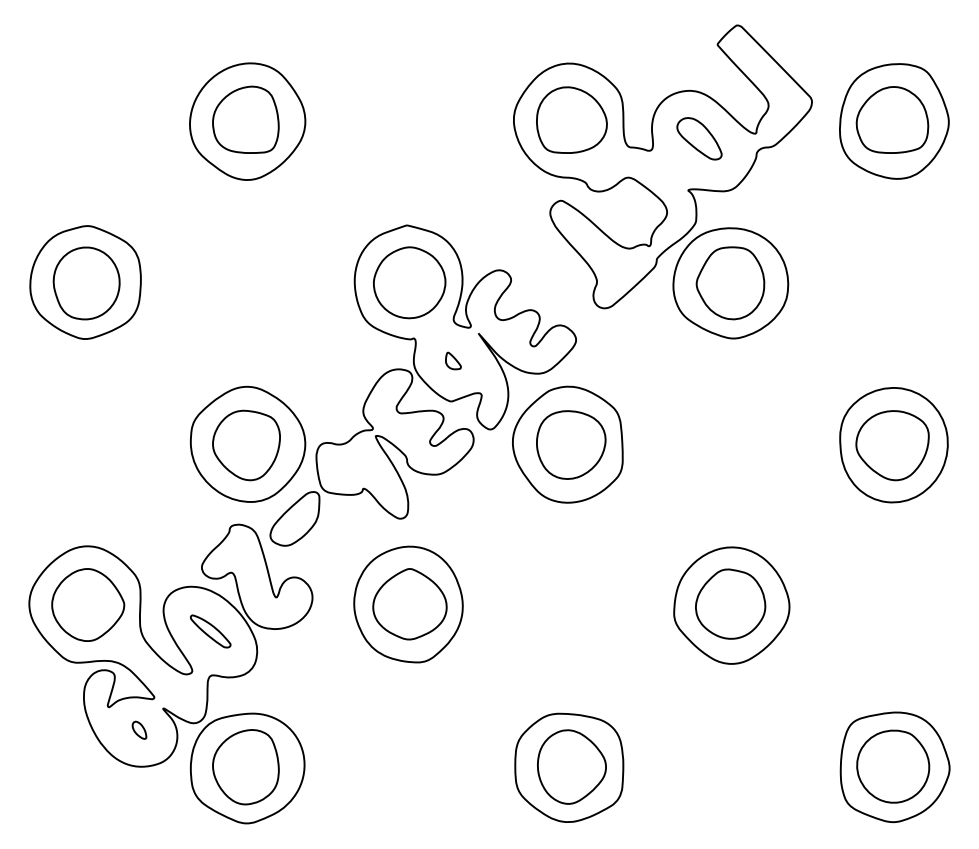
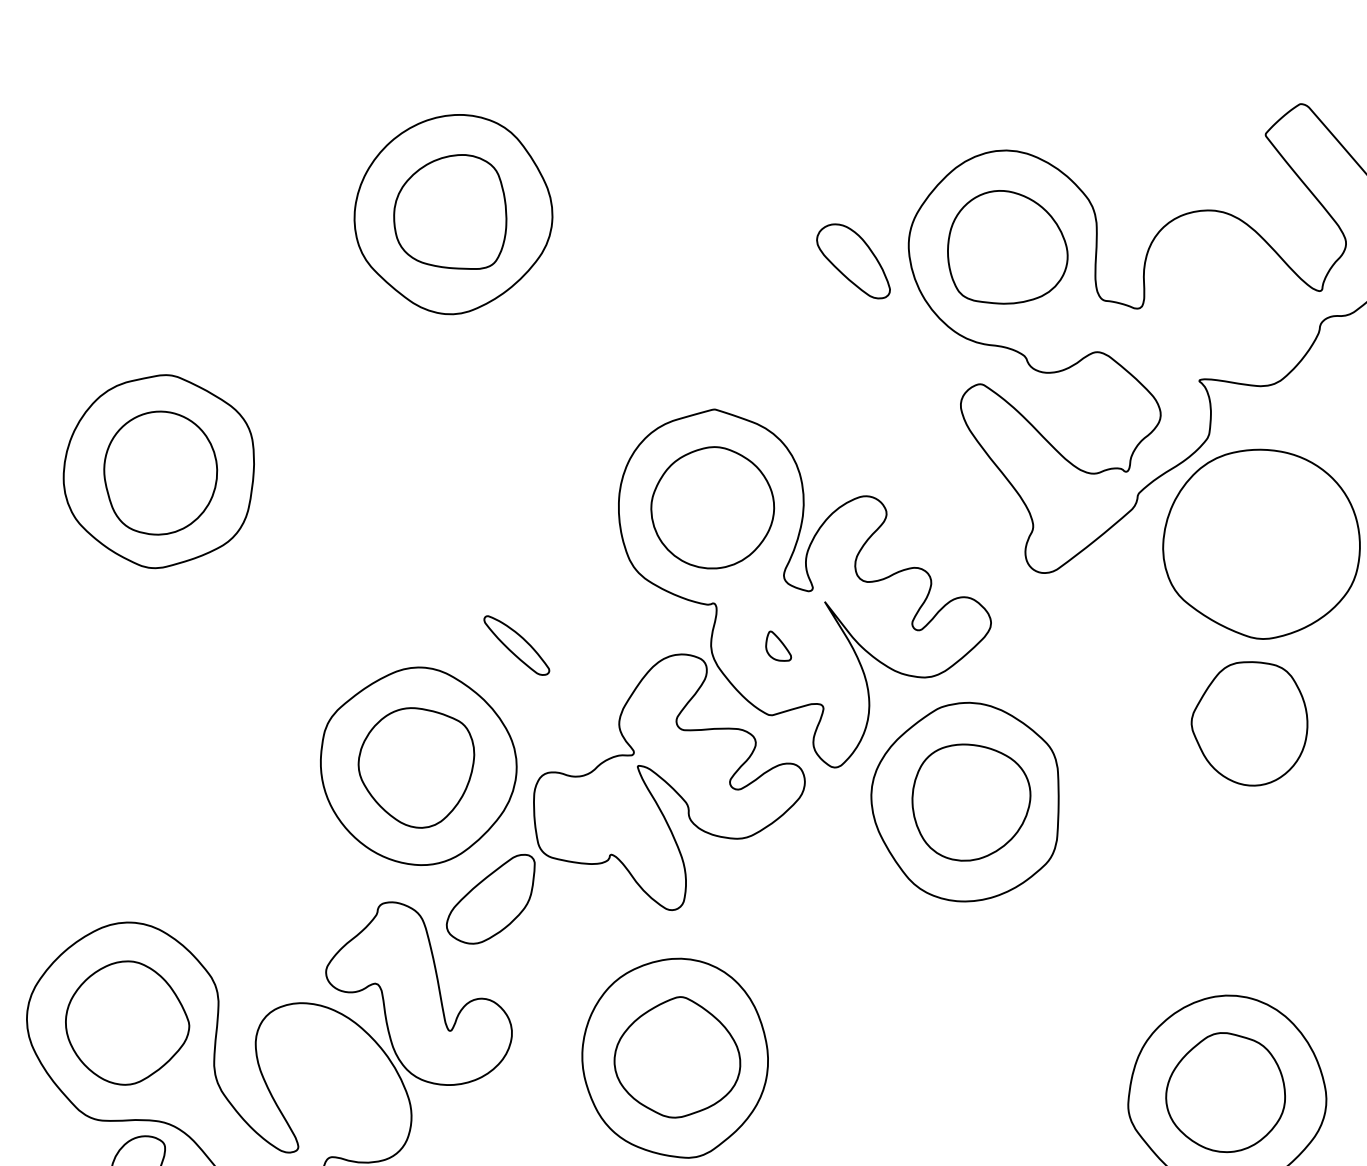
part: (699, 138) -> (853, 260), moved
part: (730, 283) -> (1249, 723), moved
part: (210, 631) -> (516, 645), moved

